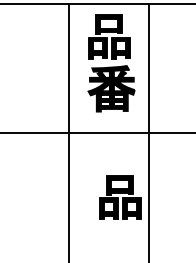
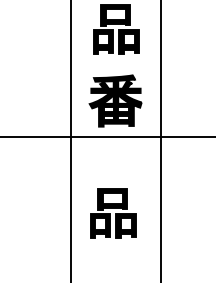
part: (111, 88) -> (115, 100), moved
part: (120, 197) -> (113, 213), moved

